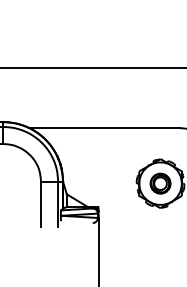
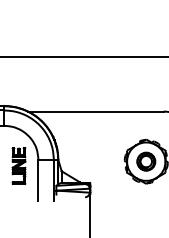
part: (19, 188) -> (18, 166), added

